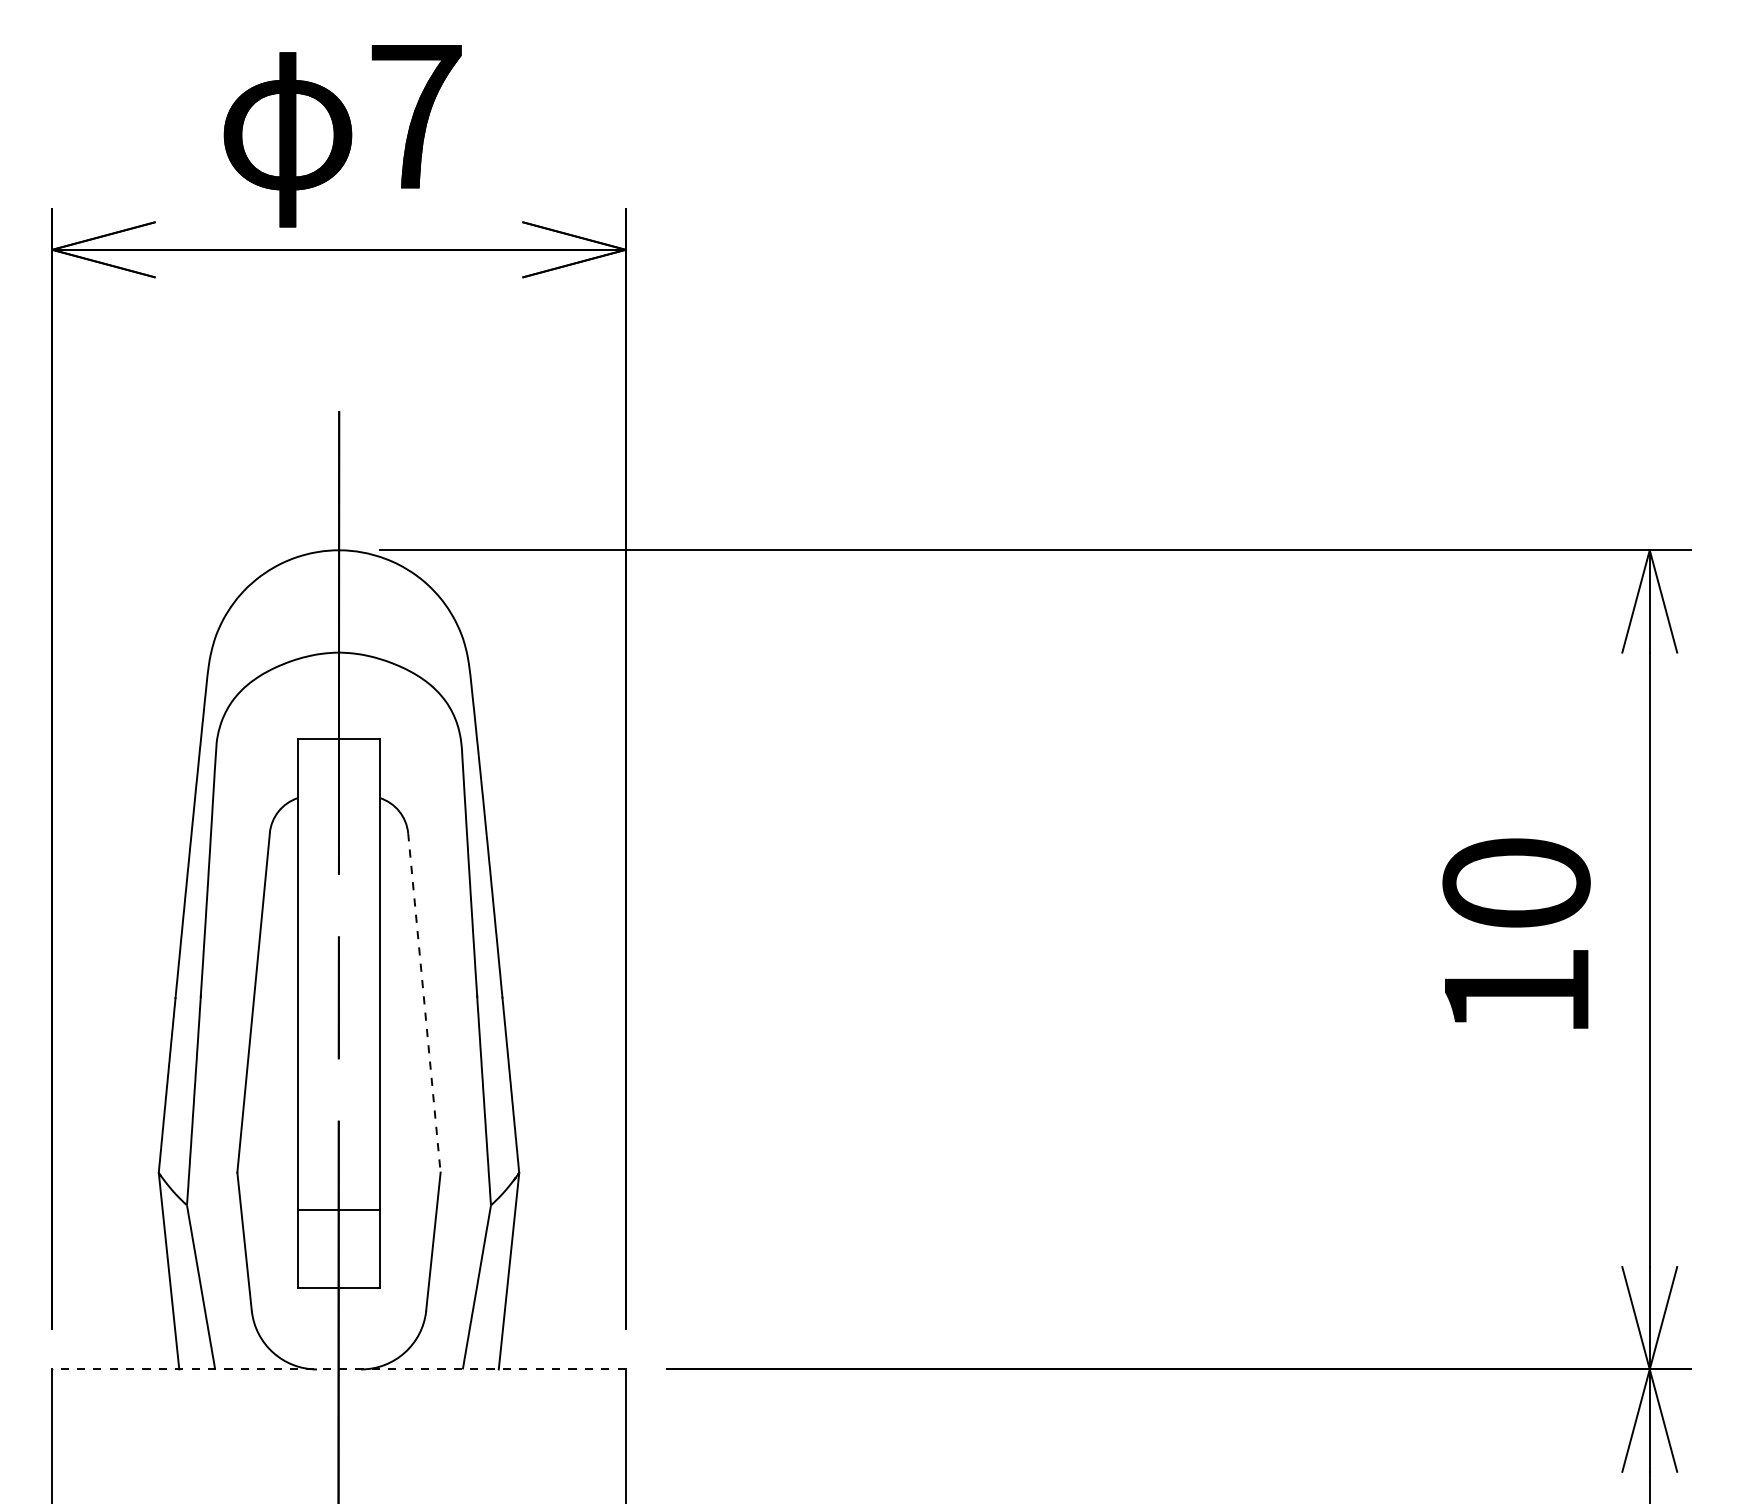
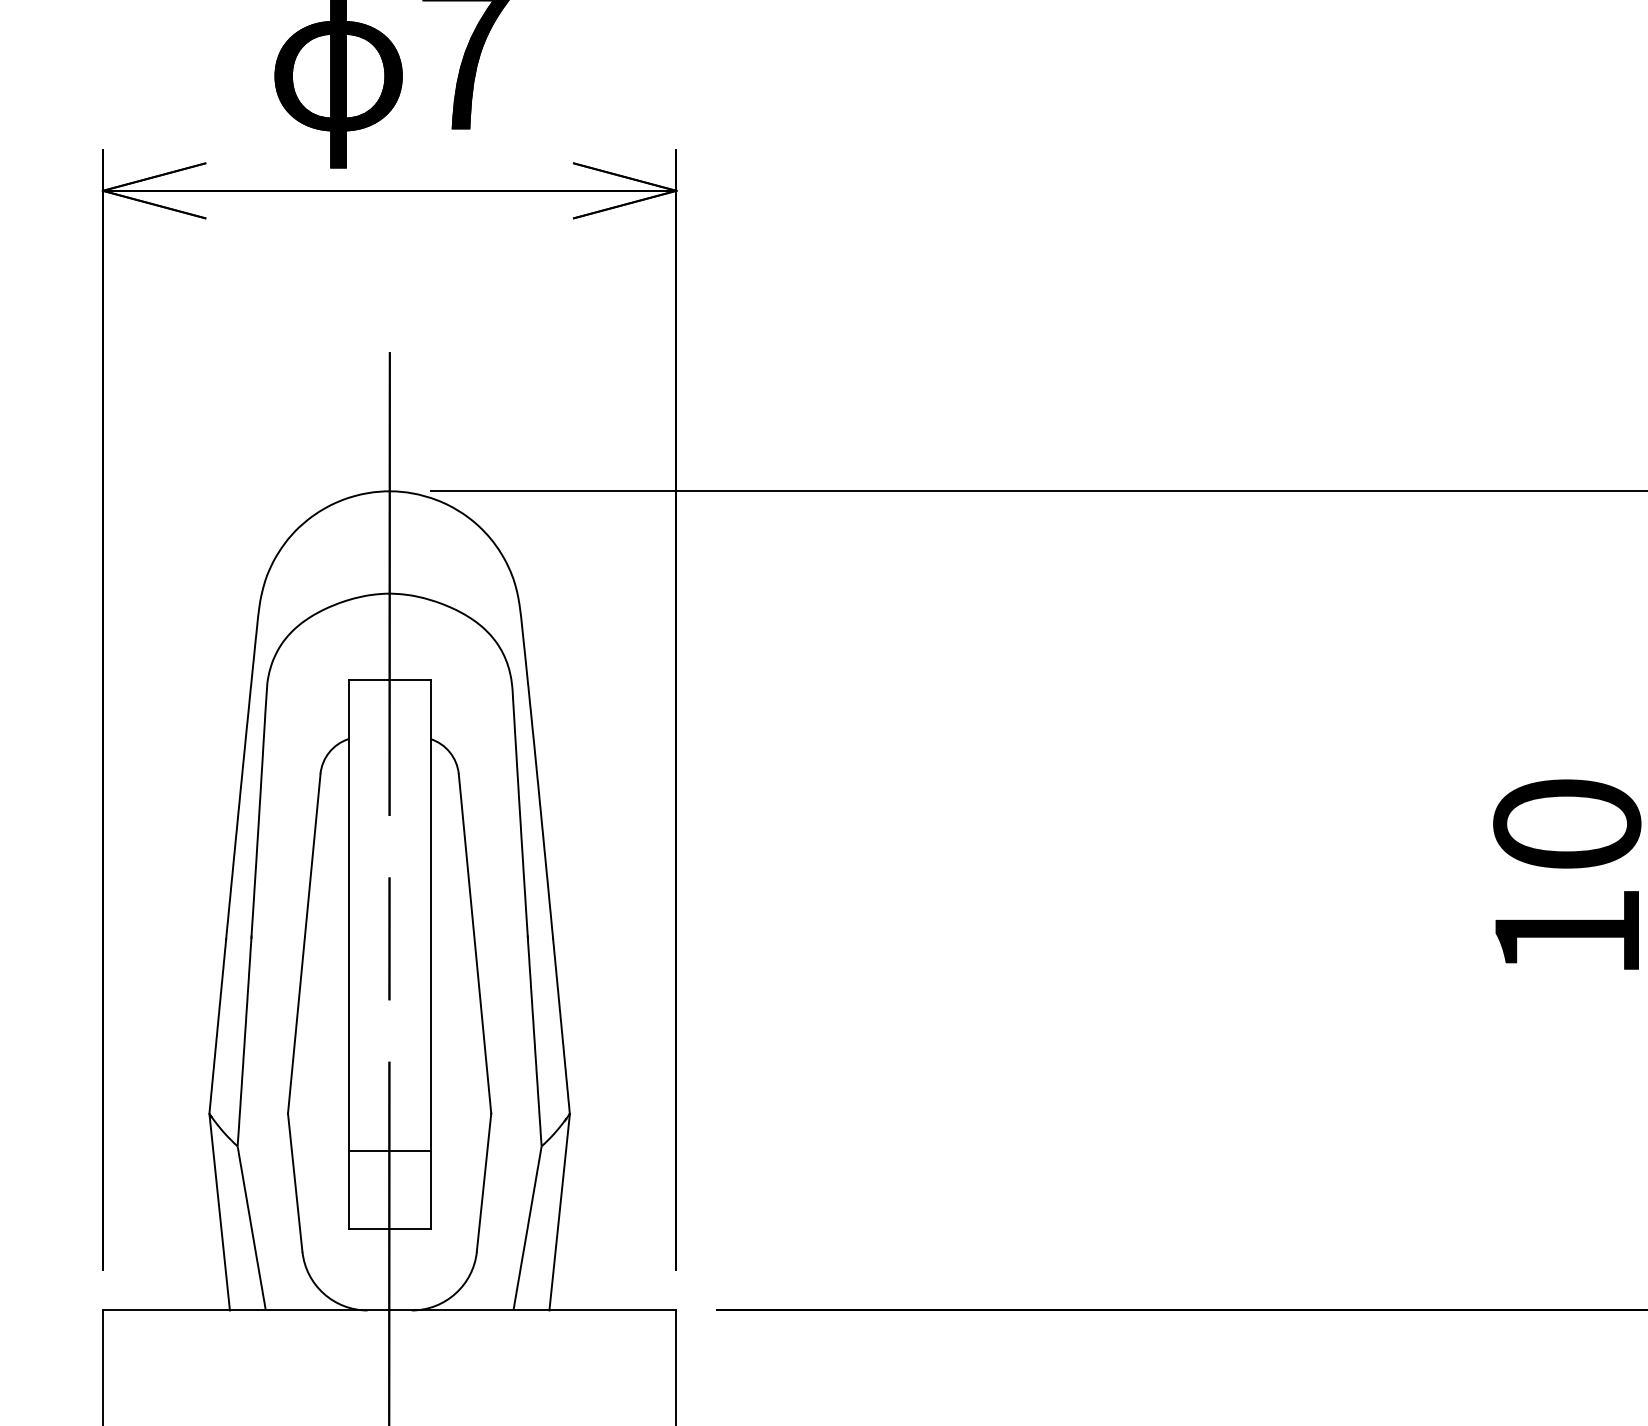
line: (424, 1003) -> (475, 944), dashed -> solid
line: (339, 1369) -> (390, 1310), dashed -> solid

